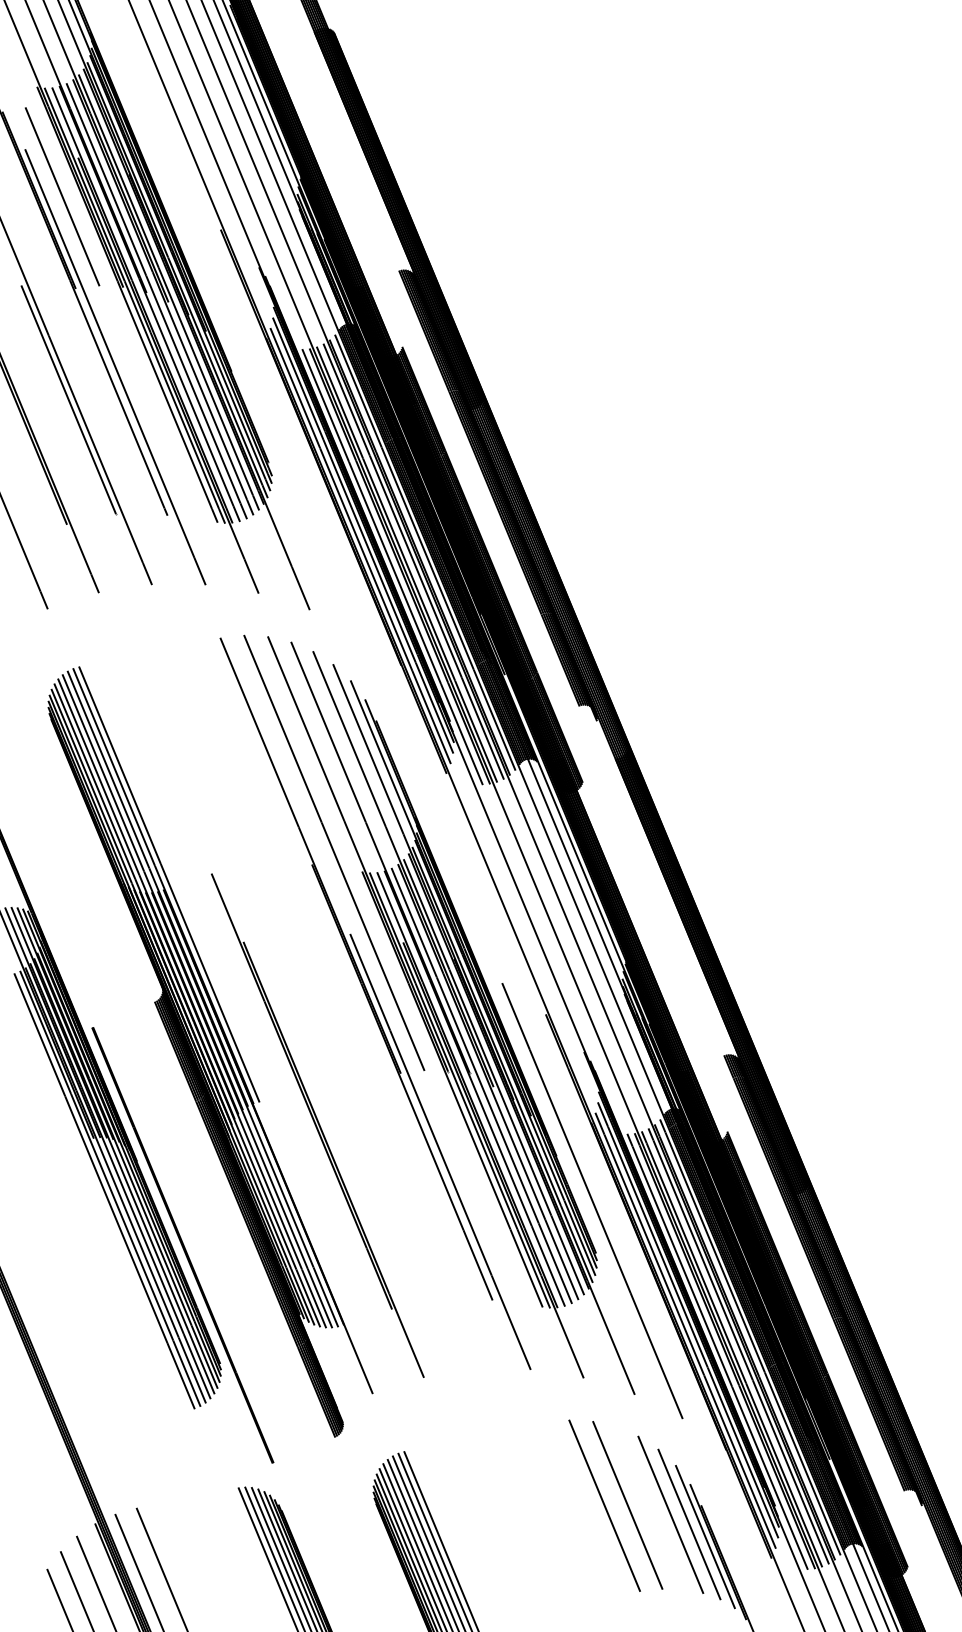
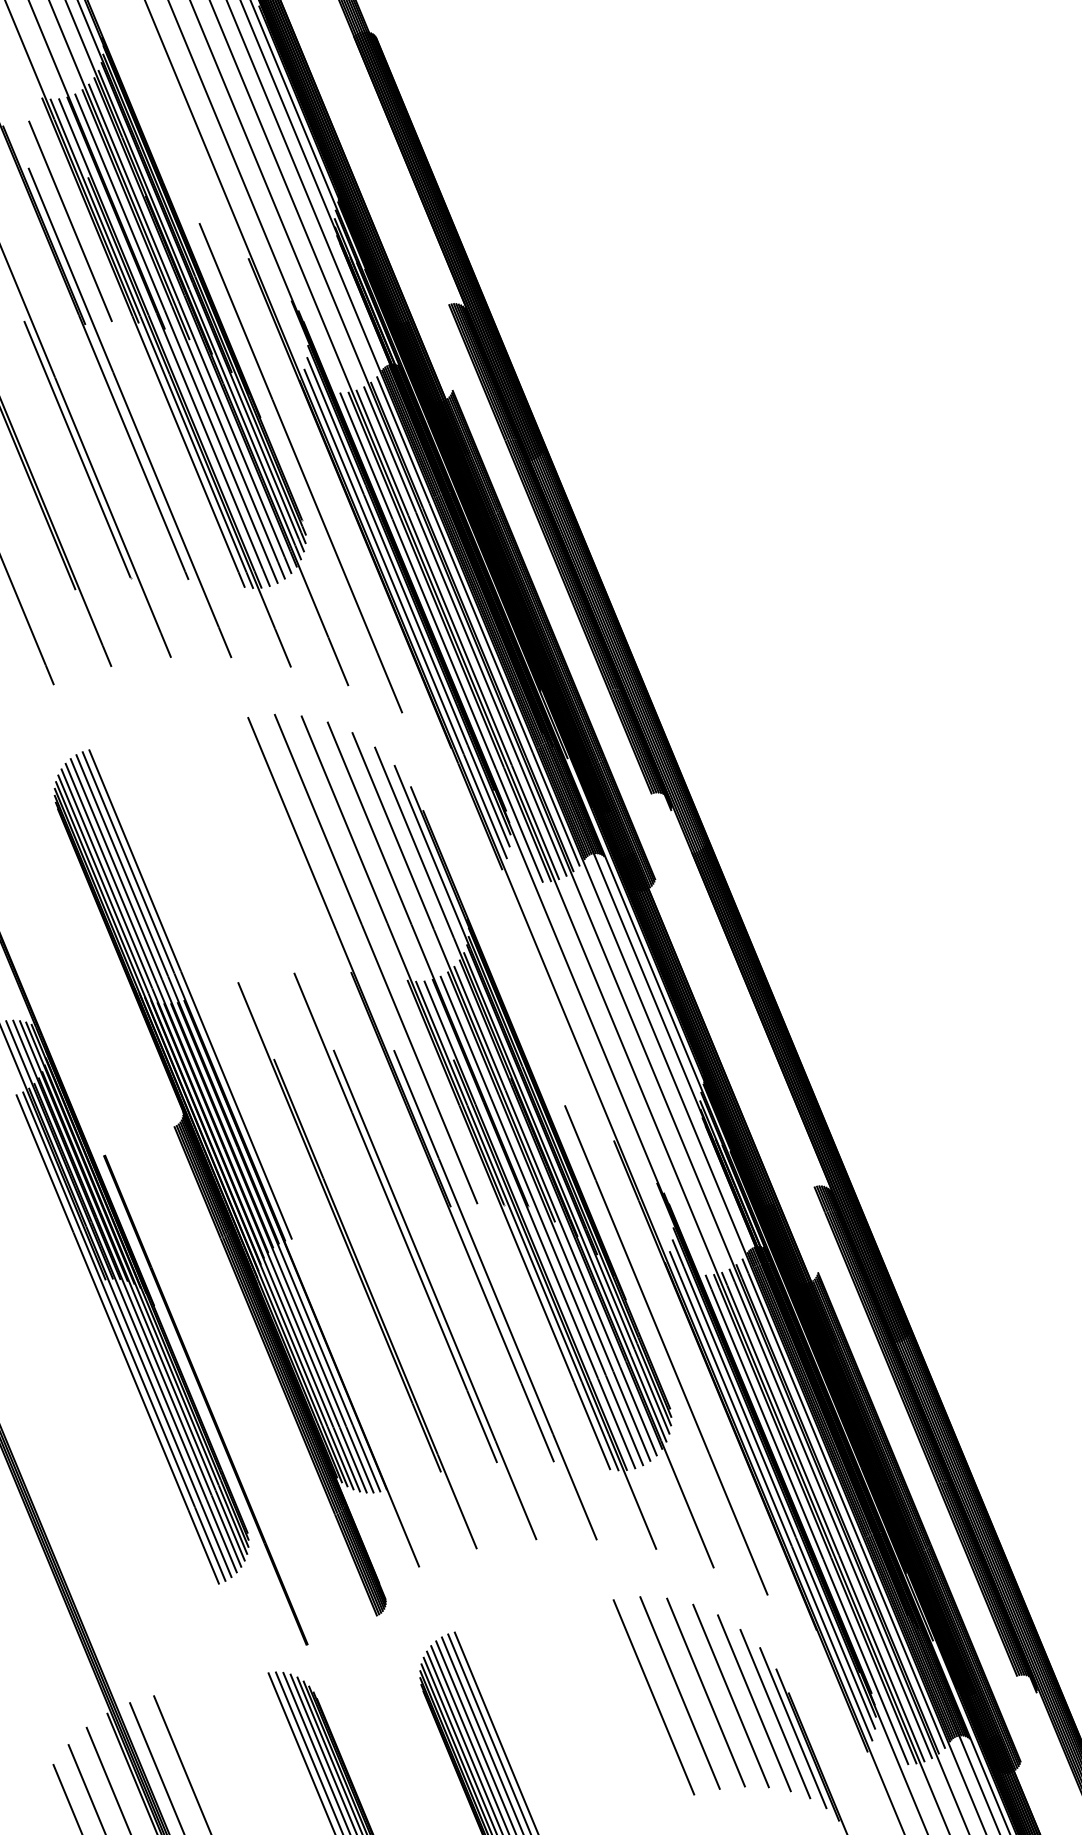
line: (267, 416) -> (300, 468), added
part: (368, 1117) -> (414, 1256), added
line: (649, 1508) -> (730, 1696), added
line: (581, 1509) -> (653, 1697), added

